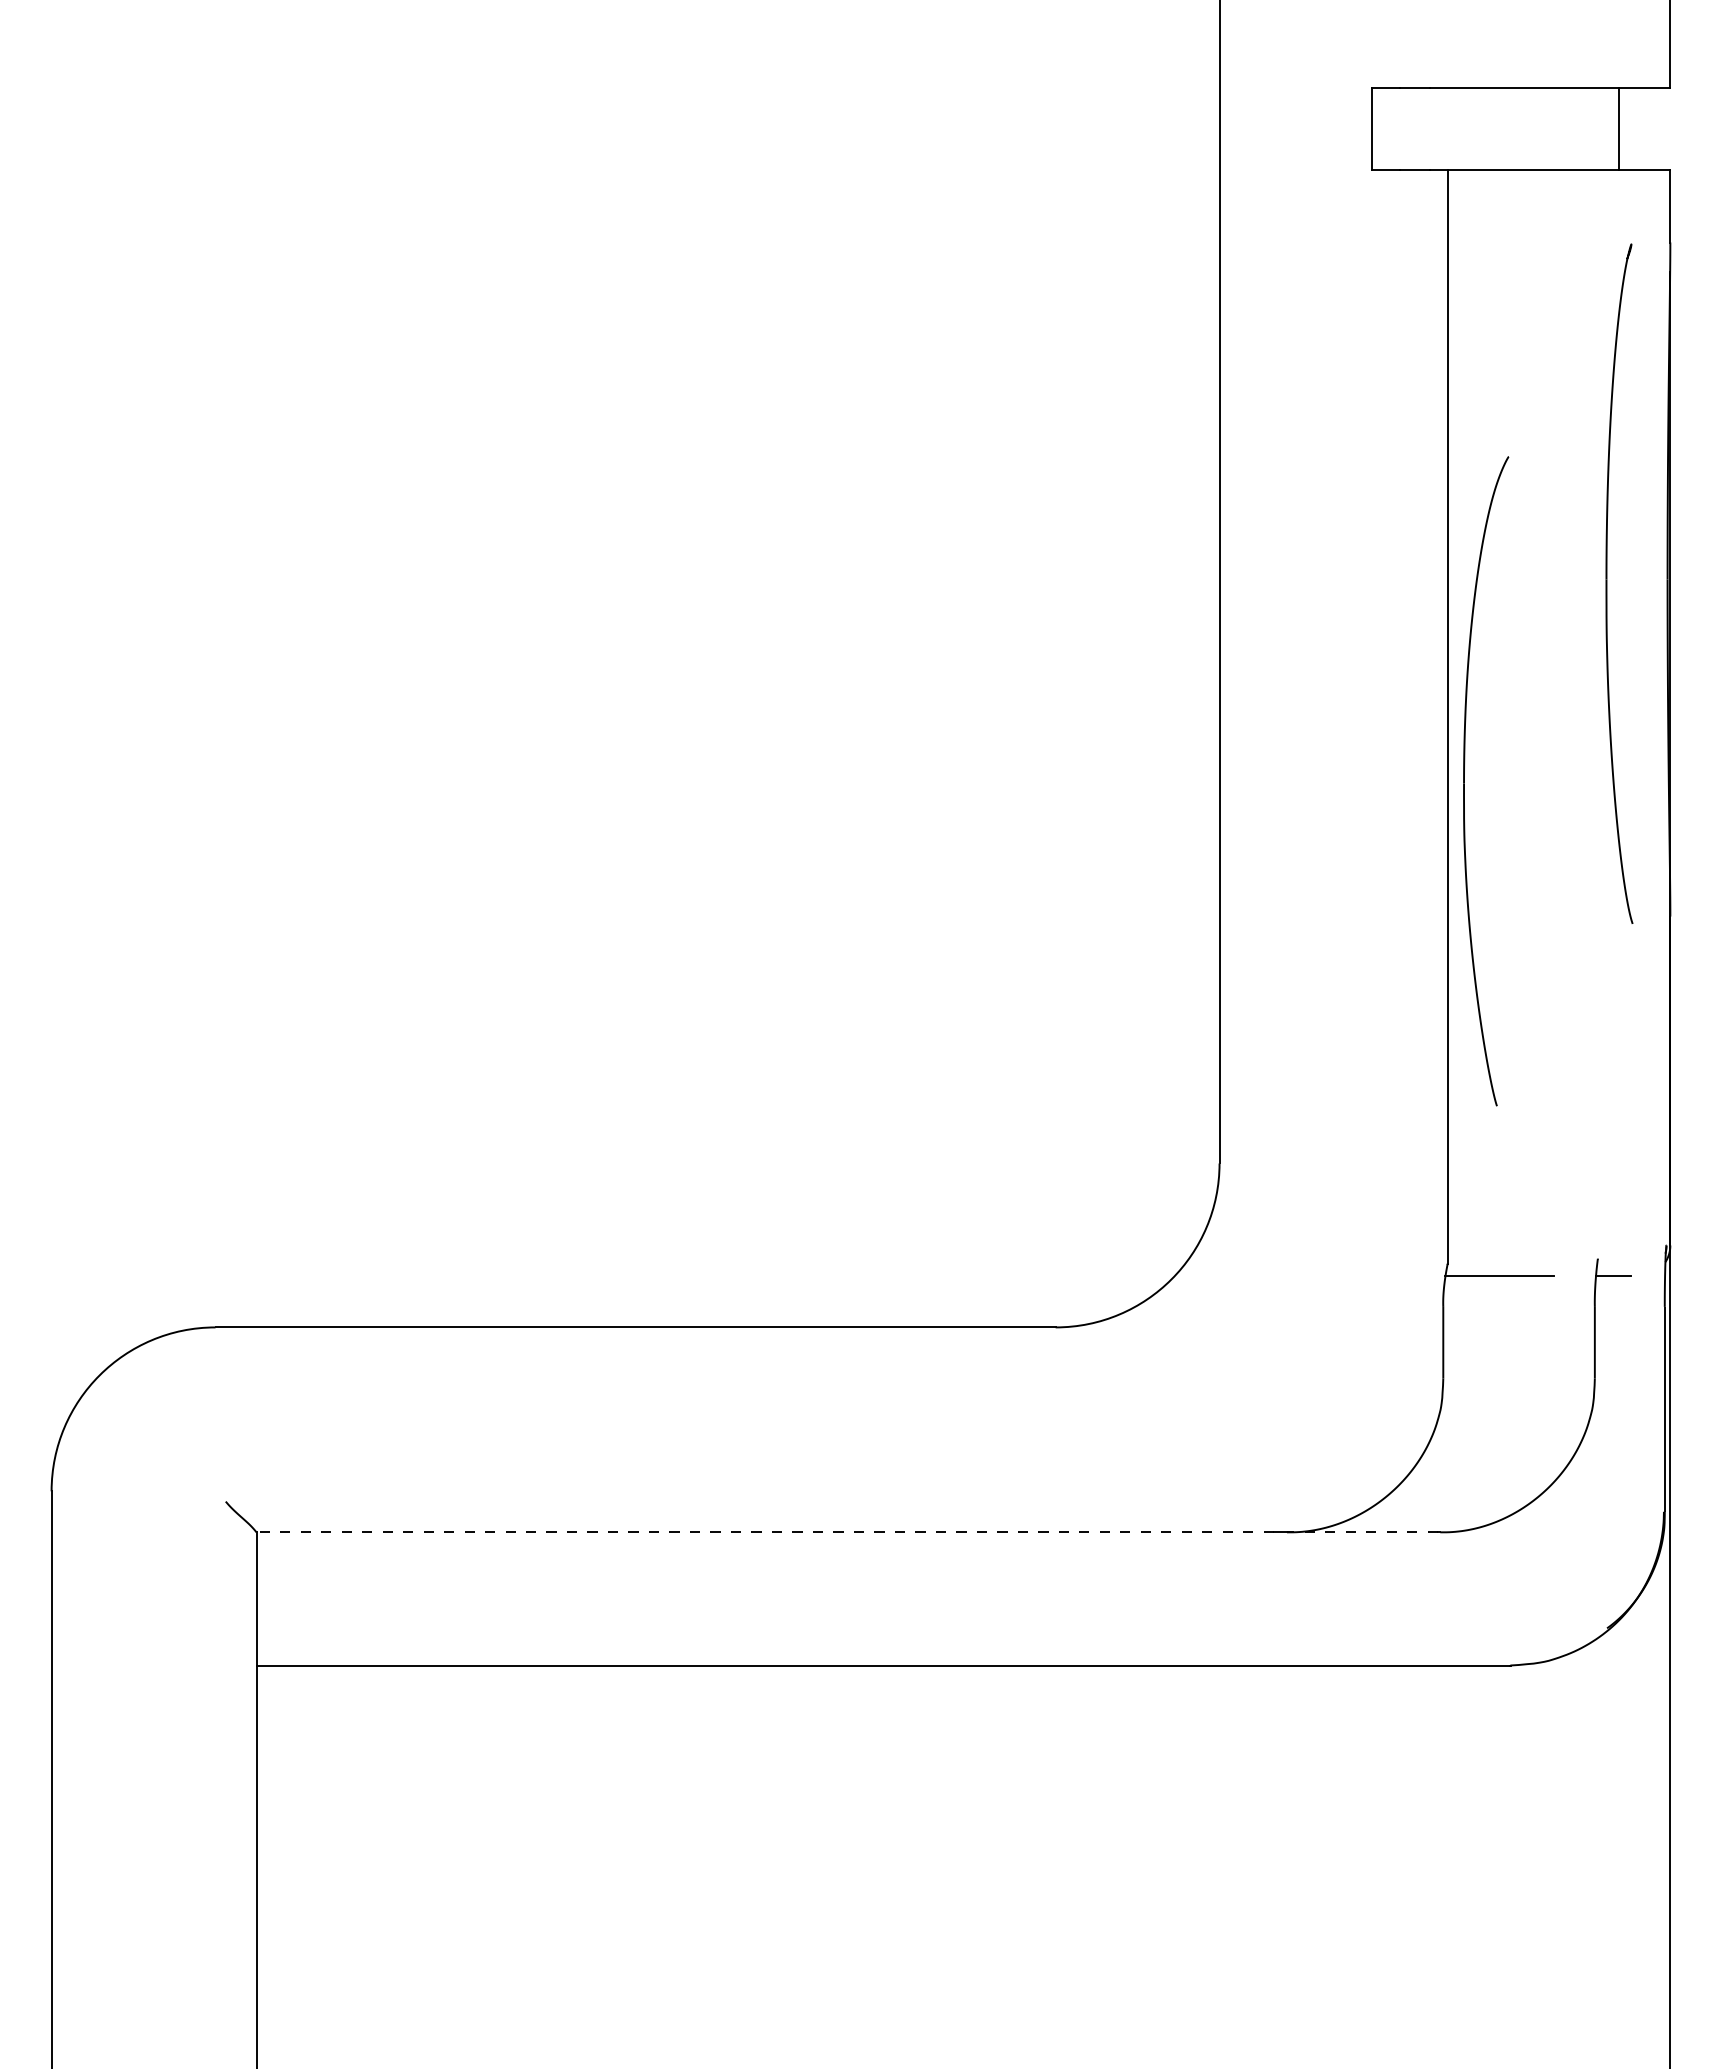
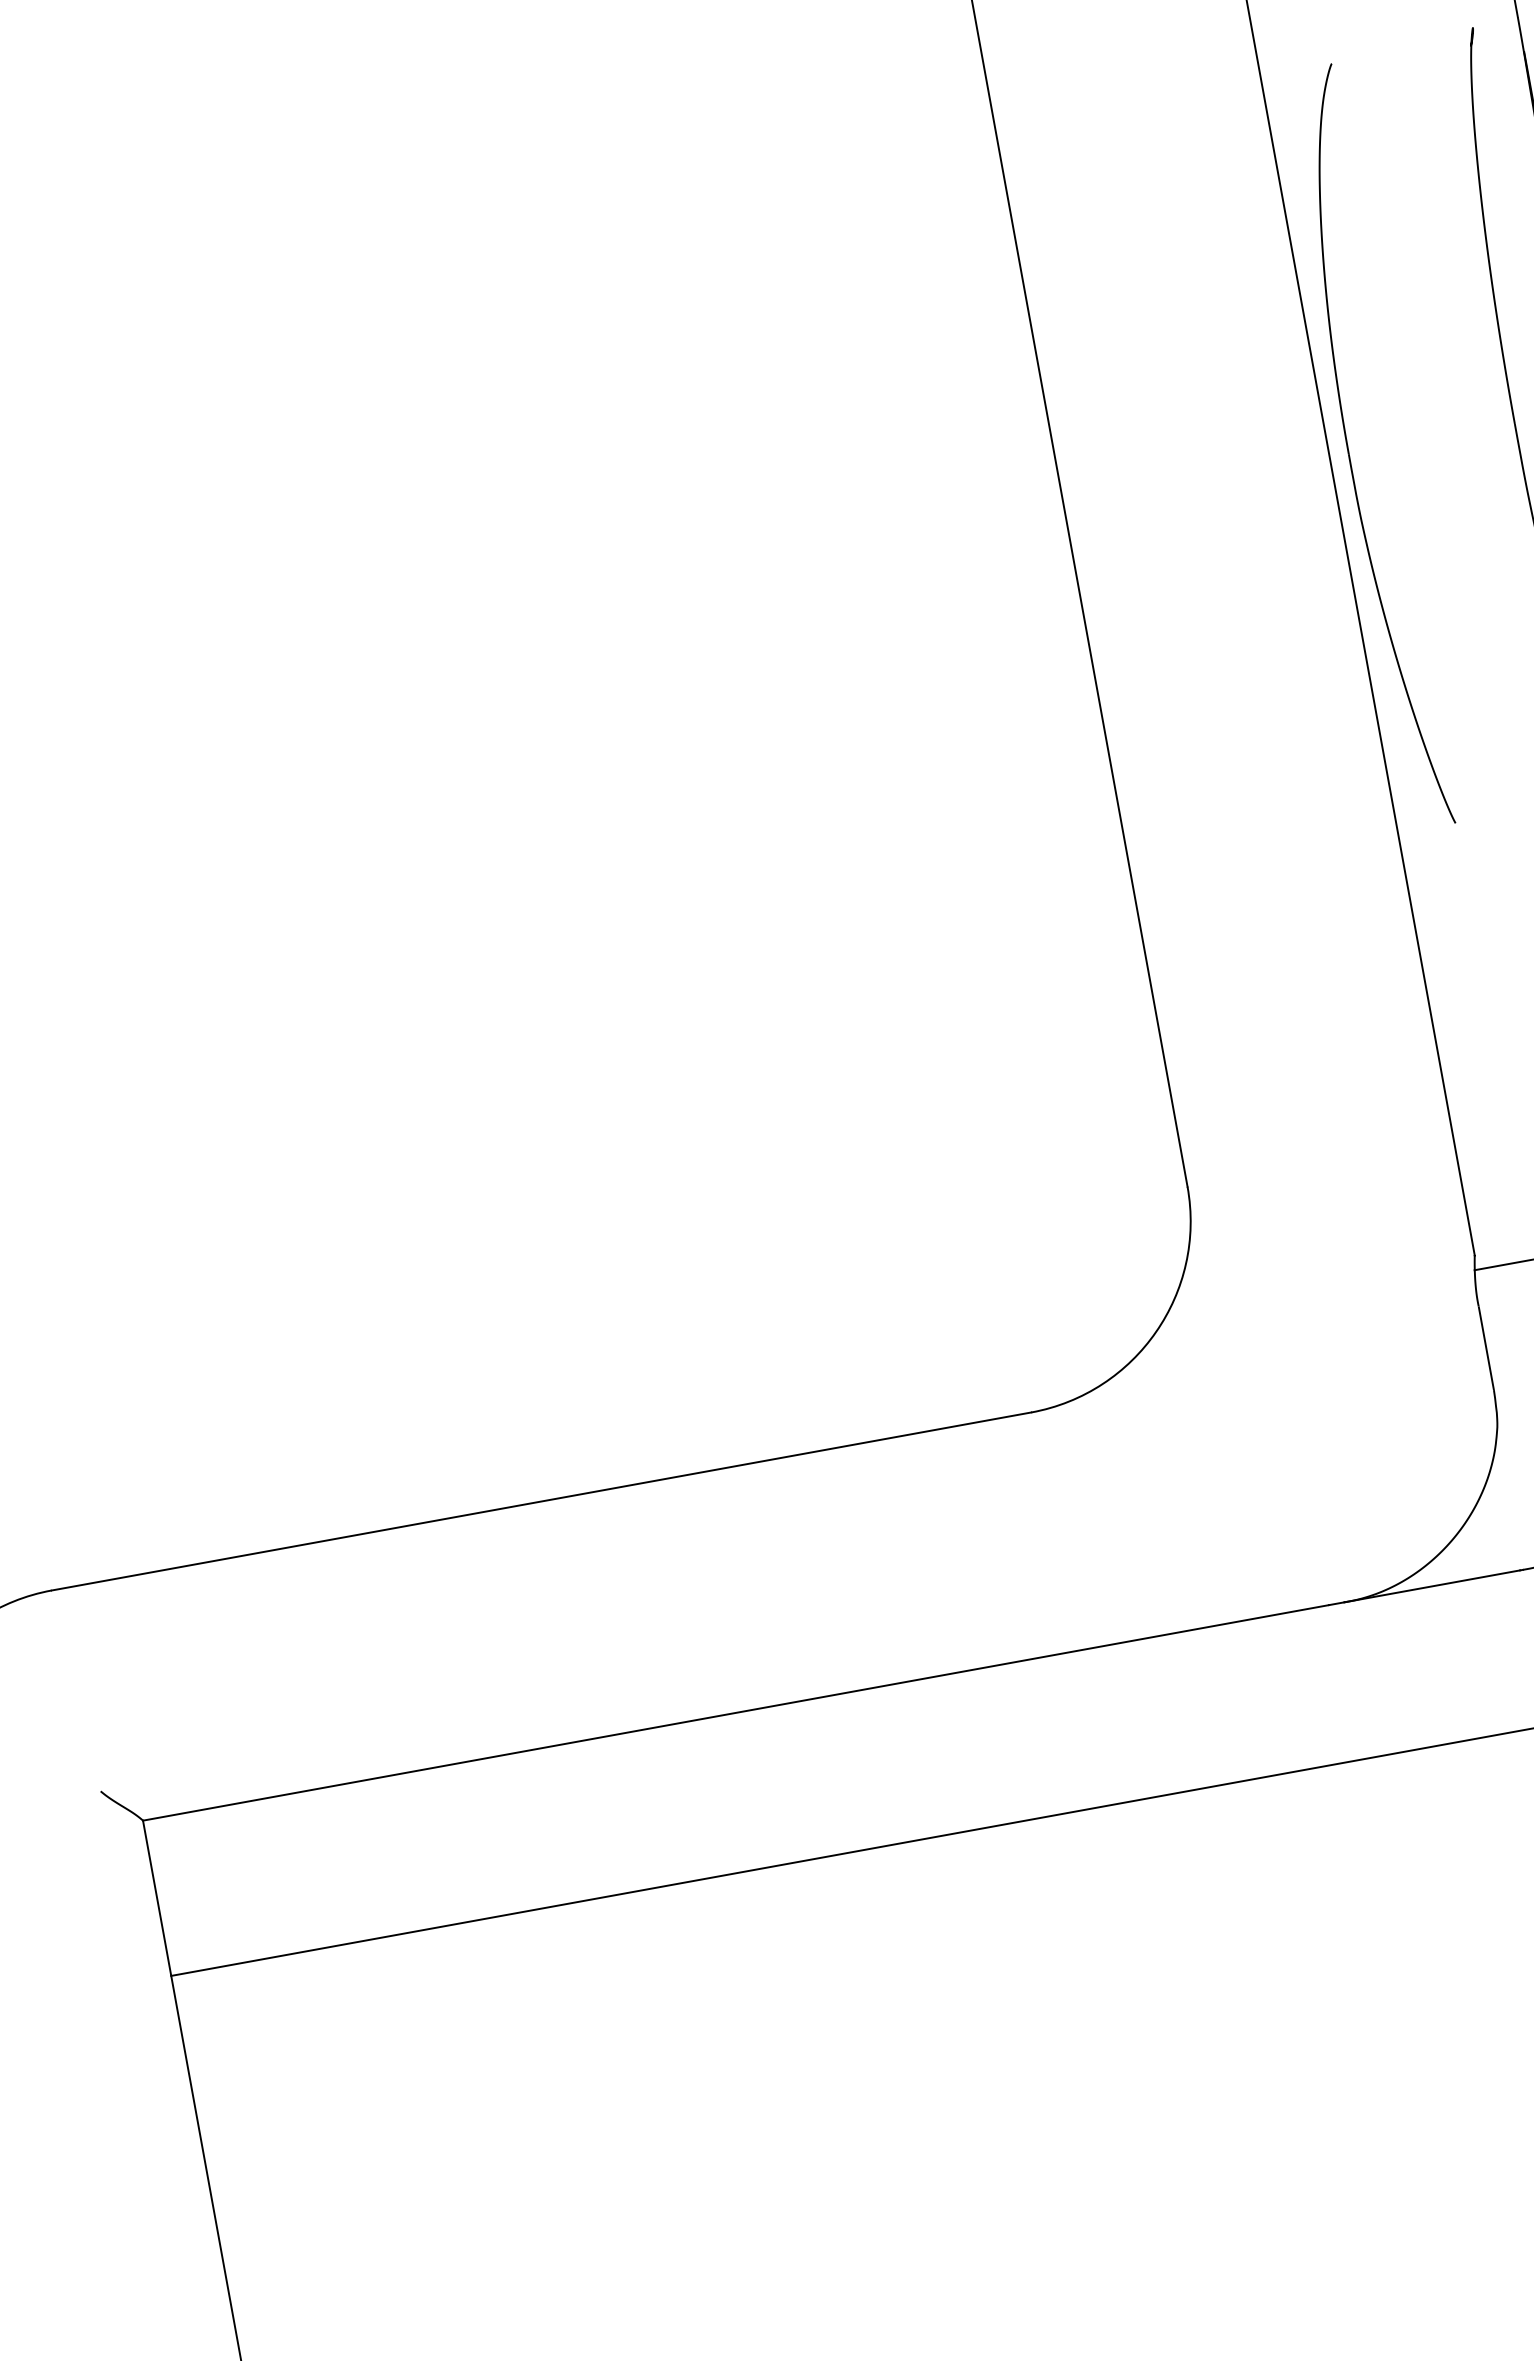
part: (1464, 781) -> (1348, 451), moved
line: (765, 1532) -> (736, 1713), dashed -> solid
line: (1361, 1532) -> (1431, 1586), dashed -> solid

